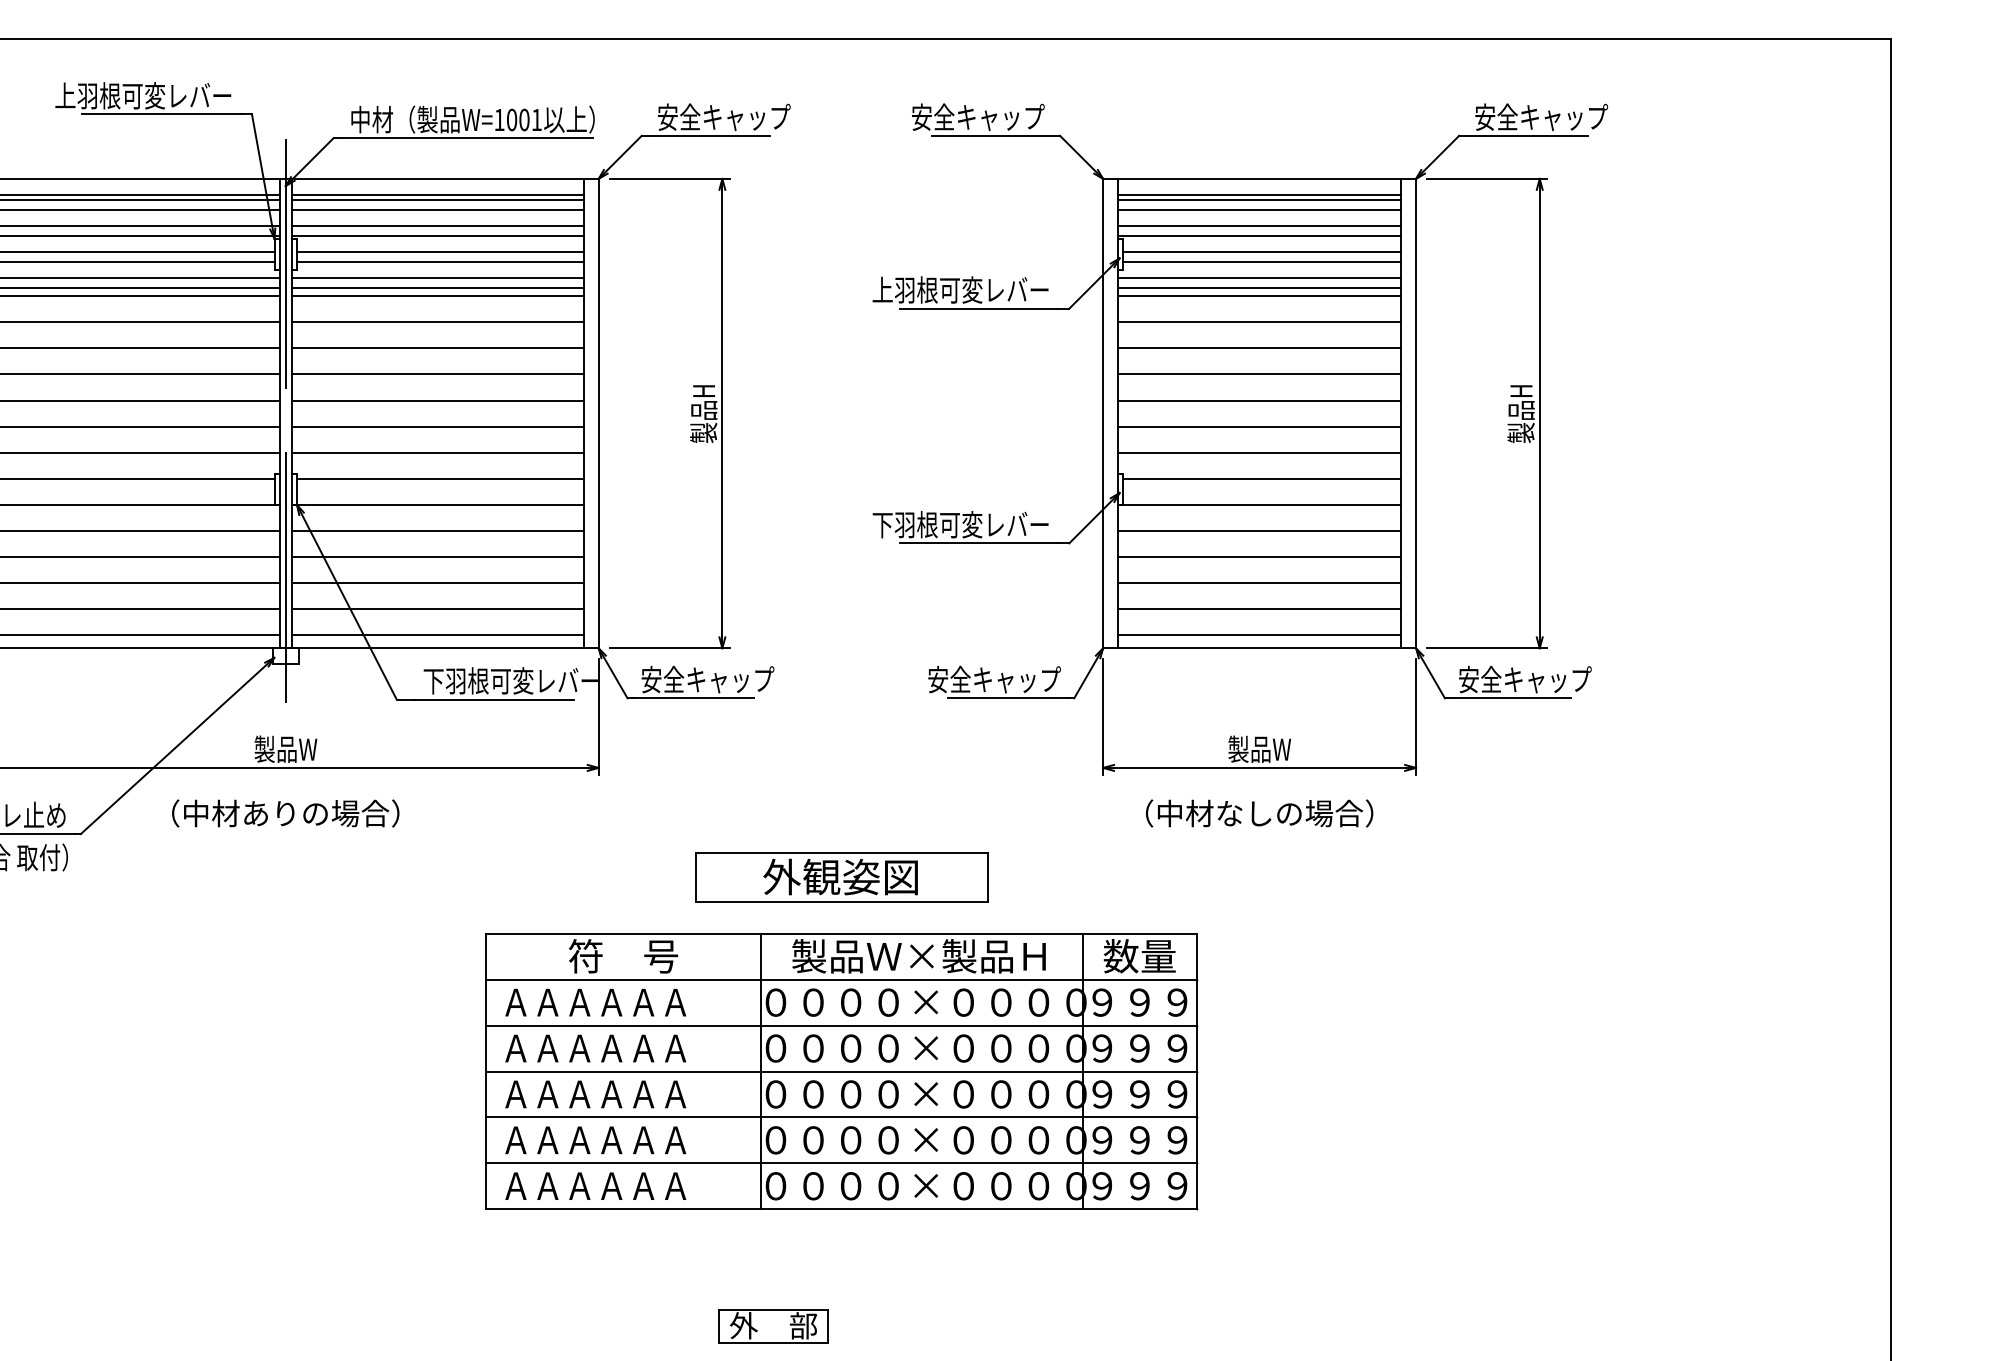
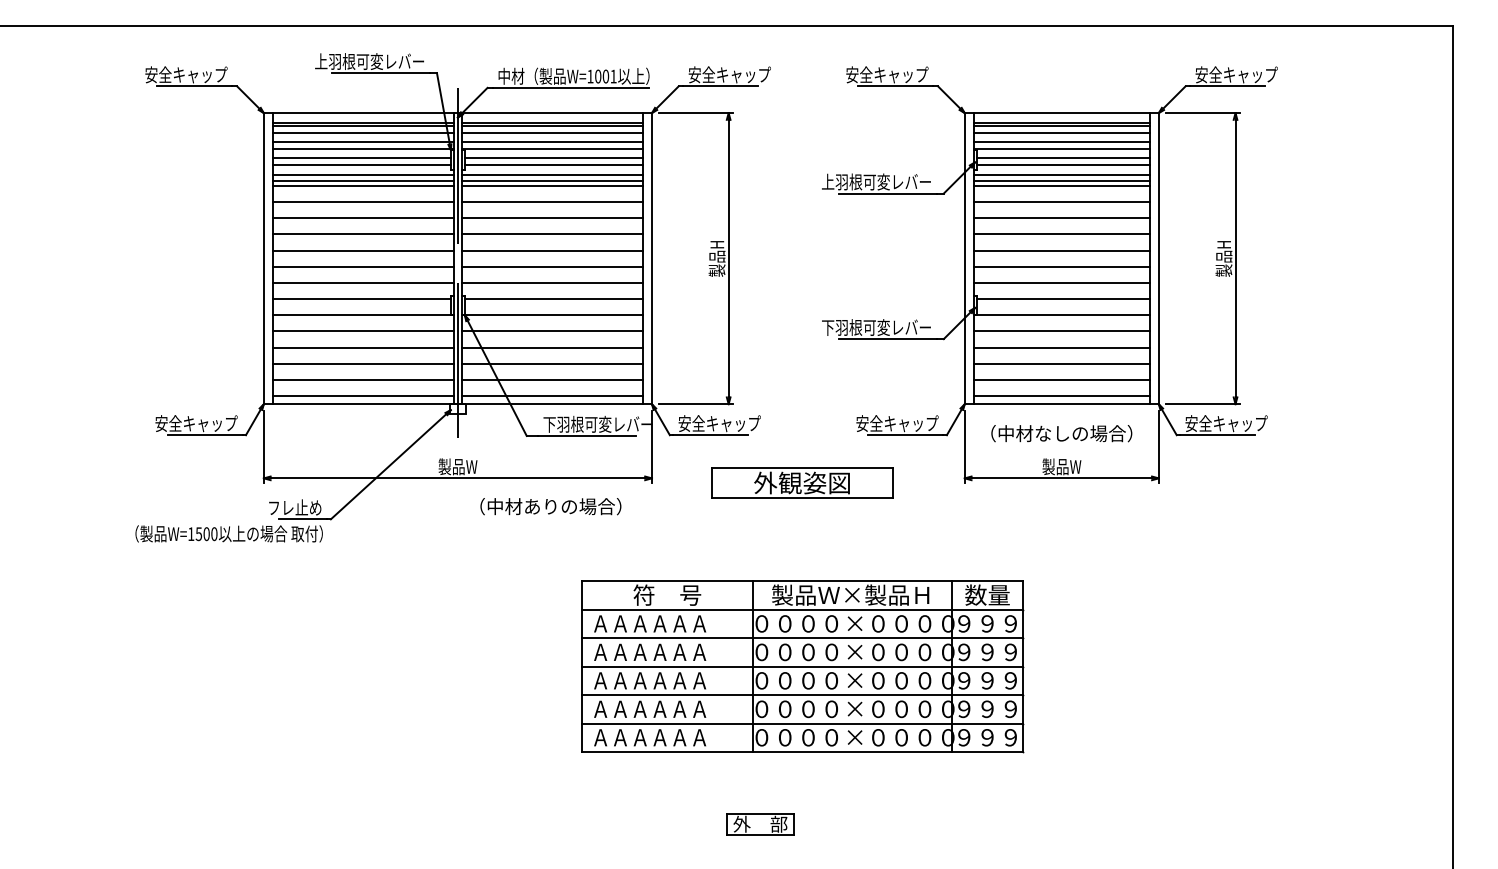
text: (285, 813) -> (550, 506), moved
text: (1259, 813) -> (1061, 433), moved
part: (841, 876) -> (802, 482), moved

